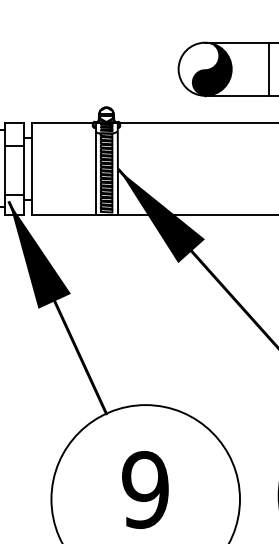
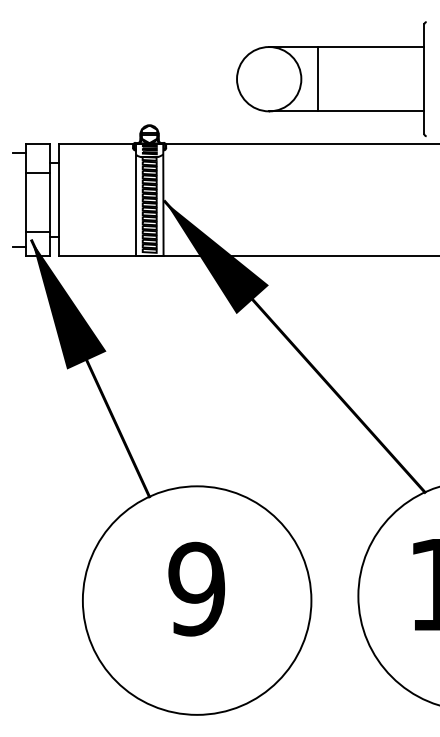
fill: (212, 69) -> (277, 79), removed
line: (268, 69) -> (317, 79), moved

